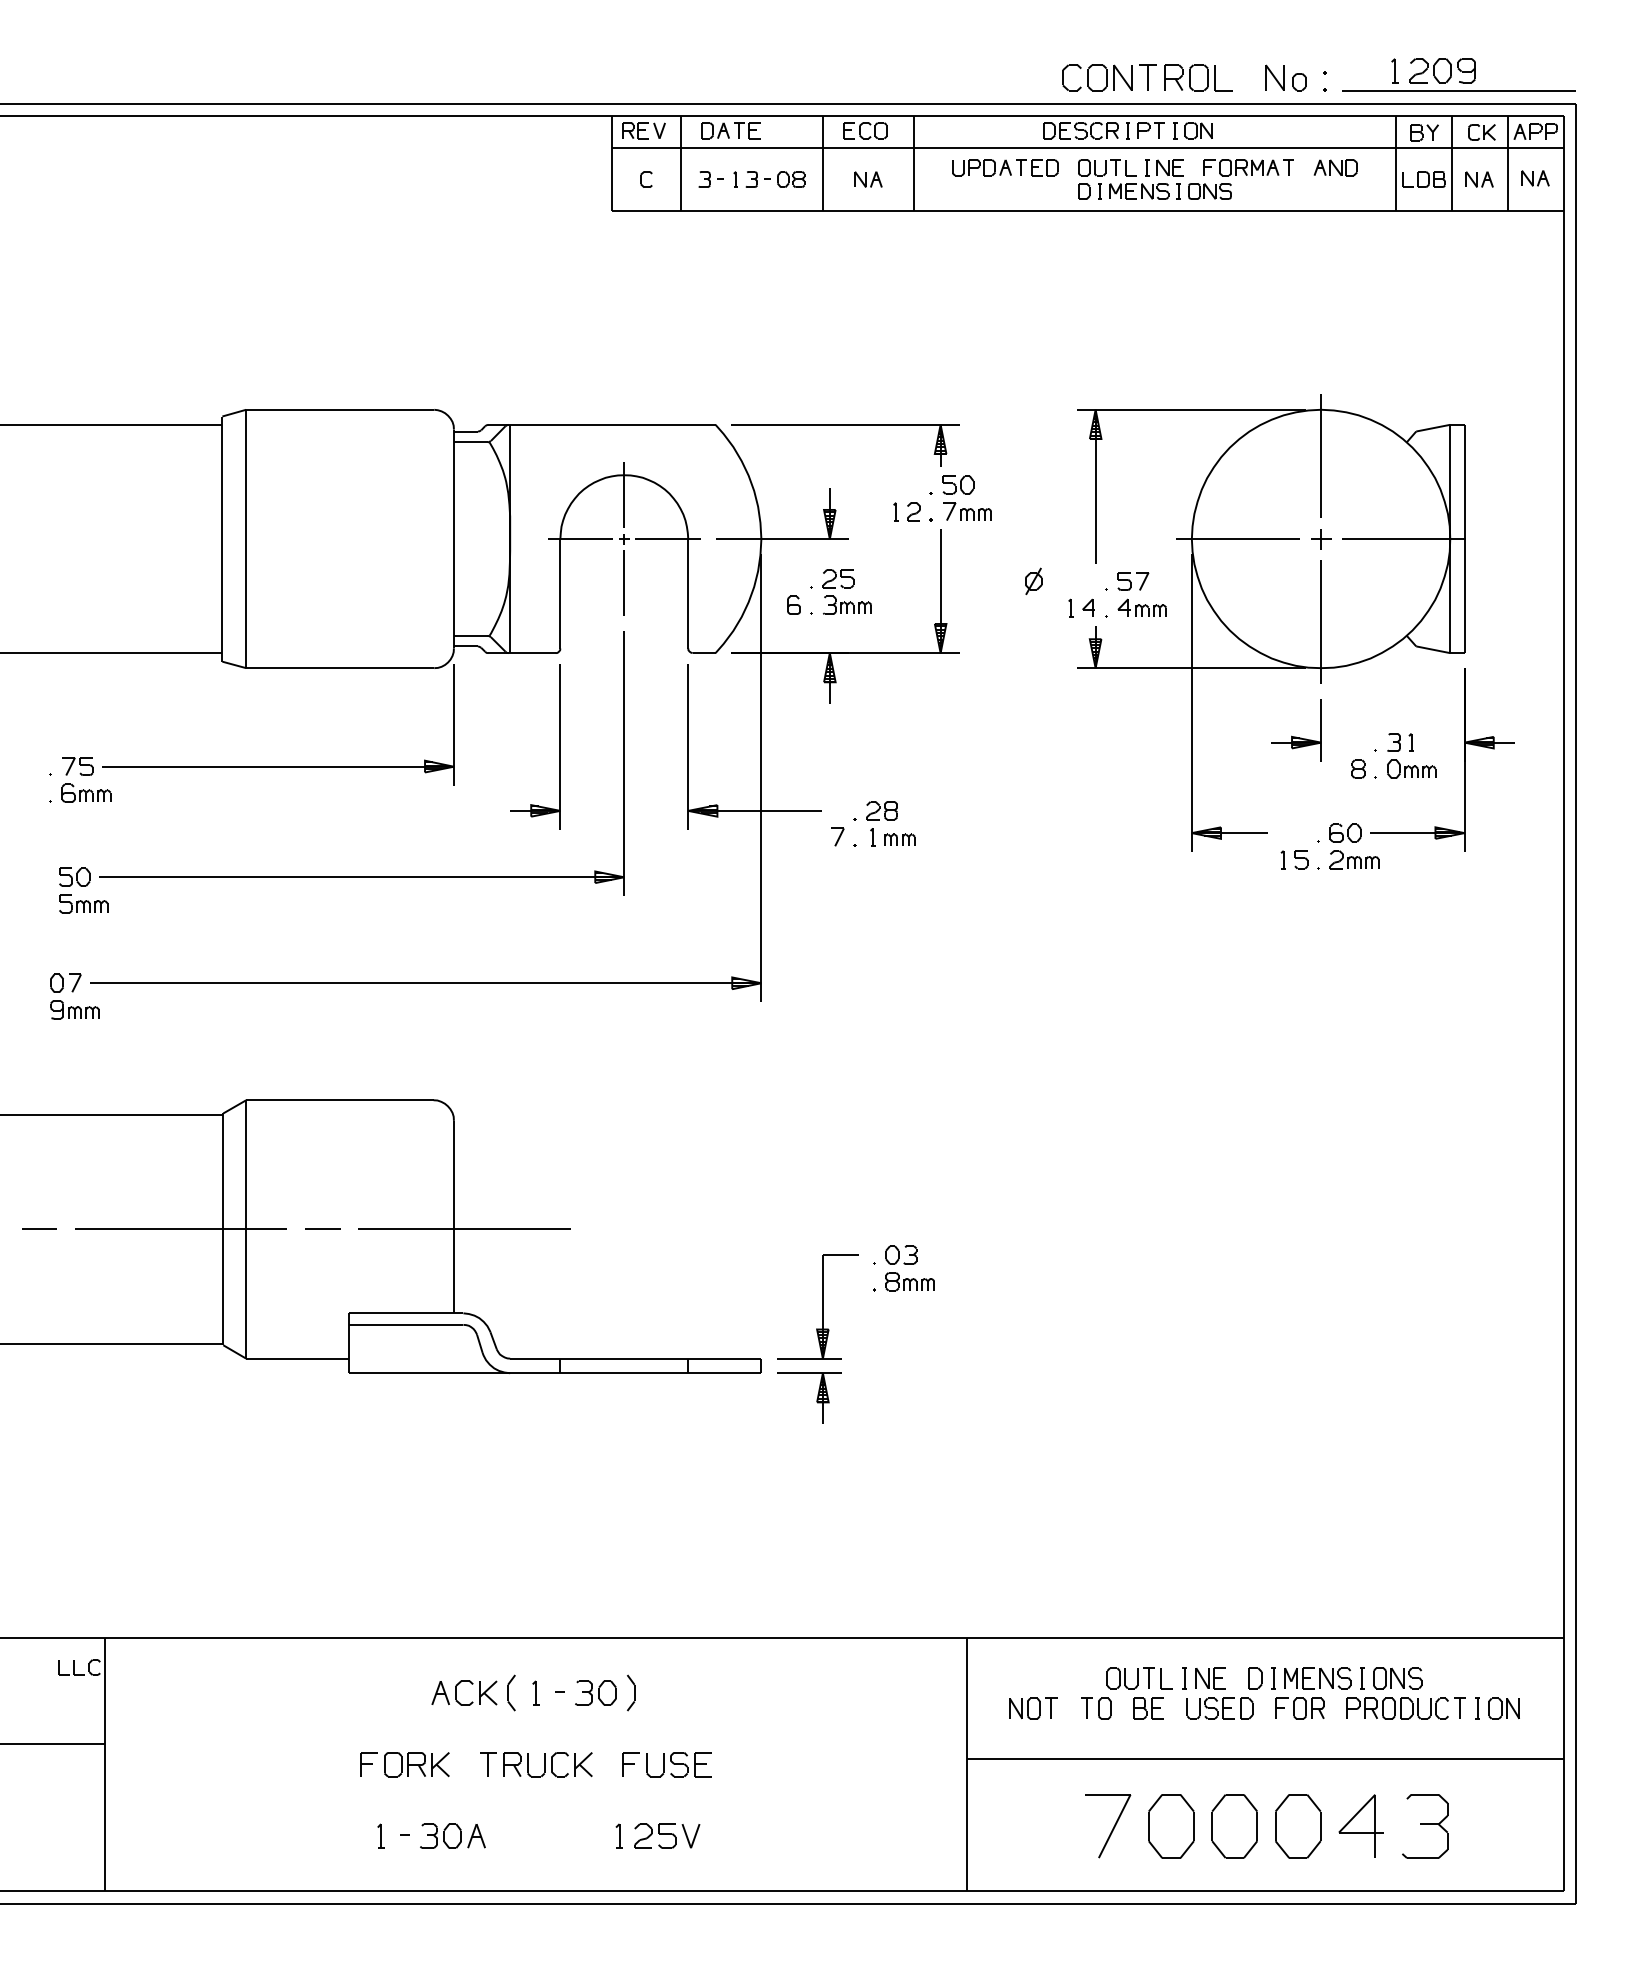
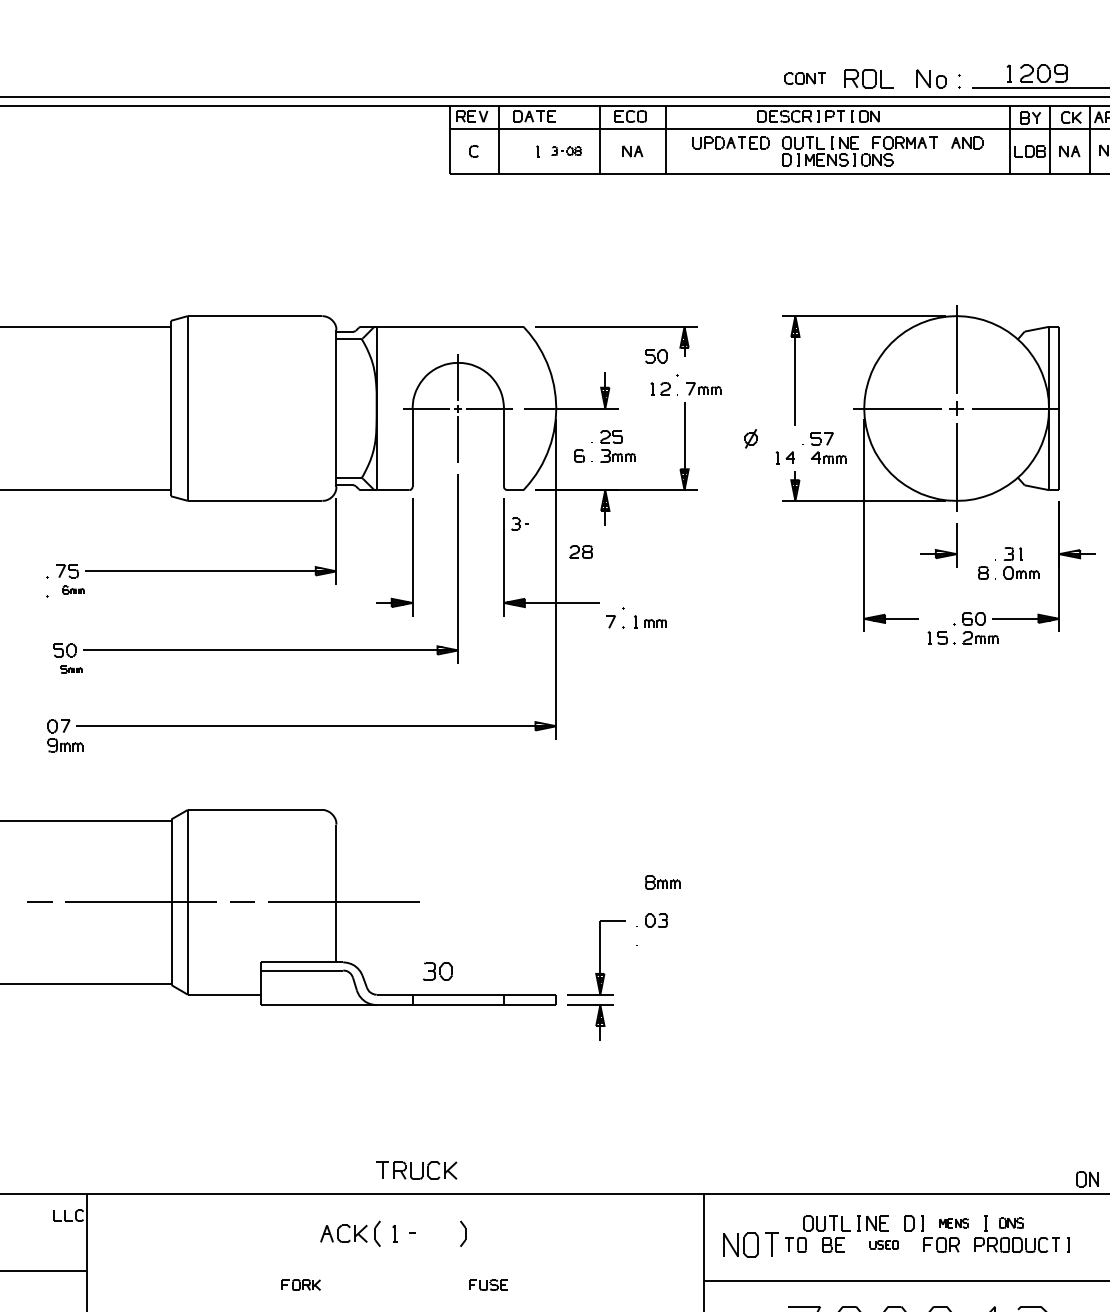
part: (1109, 77) -> (805, 78), size x0.6
part: (710, 179) -> (519, 524), moved
part: (775, 179) -> (566, 151), size x0.7
part: (958, 484) -> (656, 355), moved
part: (86, 792) -> (73, 589), size x0.6
part: (881, 810) -> (580, 551), moved
part: (83, 903) -> (71, 669), size x0.6
part: (909, 1281) -> (662, 882), moved
part: (1317, 1678) -> (954, 1223), size x0.6
part: (1397, 1678) -> (1011, 1223), size x0.7
part: (595, 1692) -> (437, 971), moved
part: (1033, 1708) -> (750, 1244), size x1.6
part: (1219, 1708) -> (883, 1244), size x0.6
part: (1503, 1708) -> (1087, 1179), moved
part: (404, 1764) -> (301, 1284), size x0.6
part: (528, 1764) -> (411, 1170), moved
part: (666, 1764) -> (488, 1284), size x0.6

